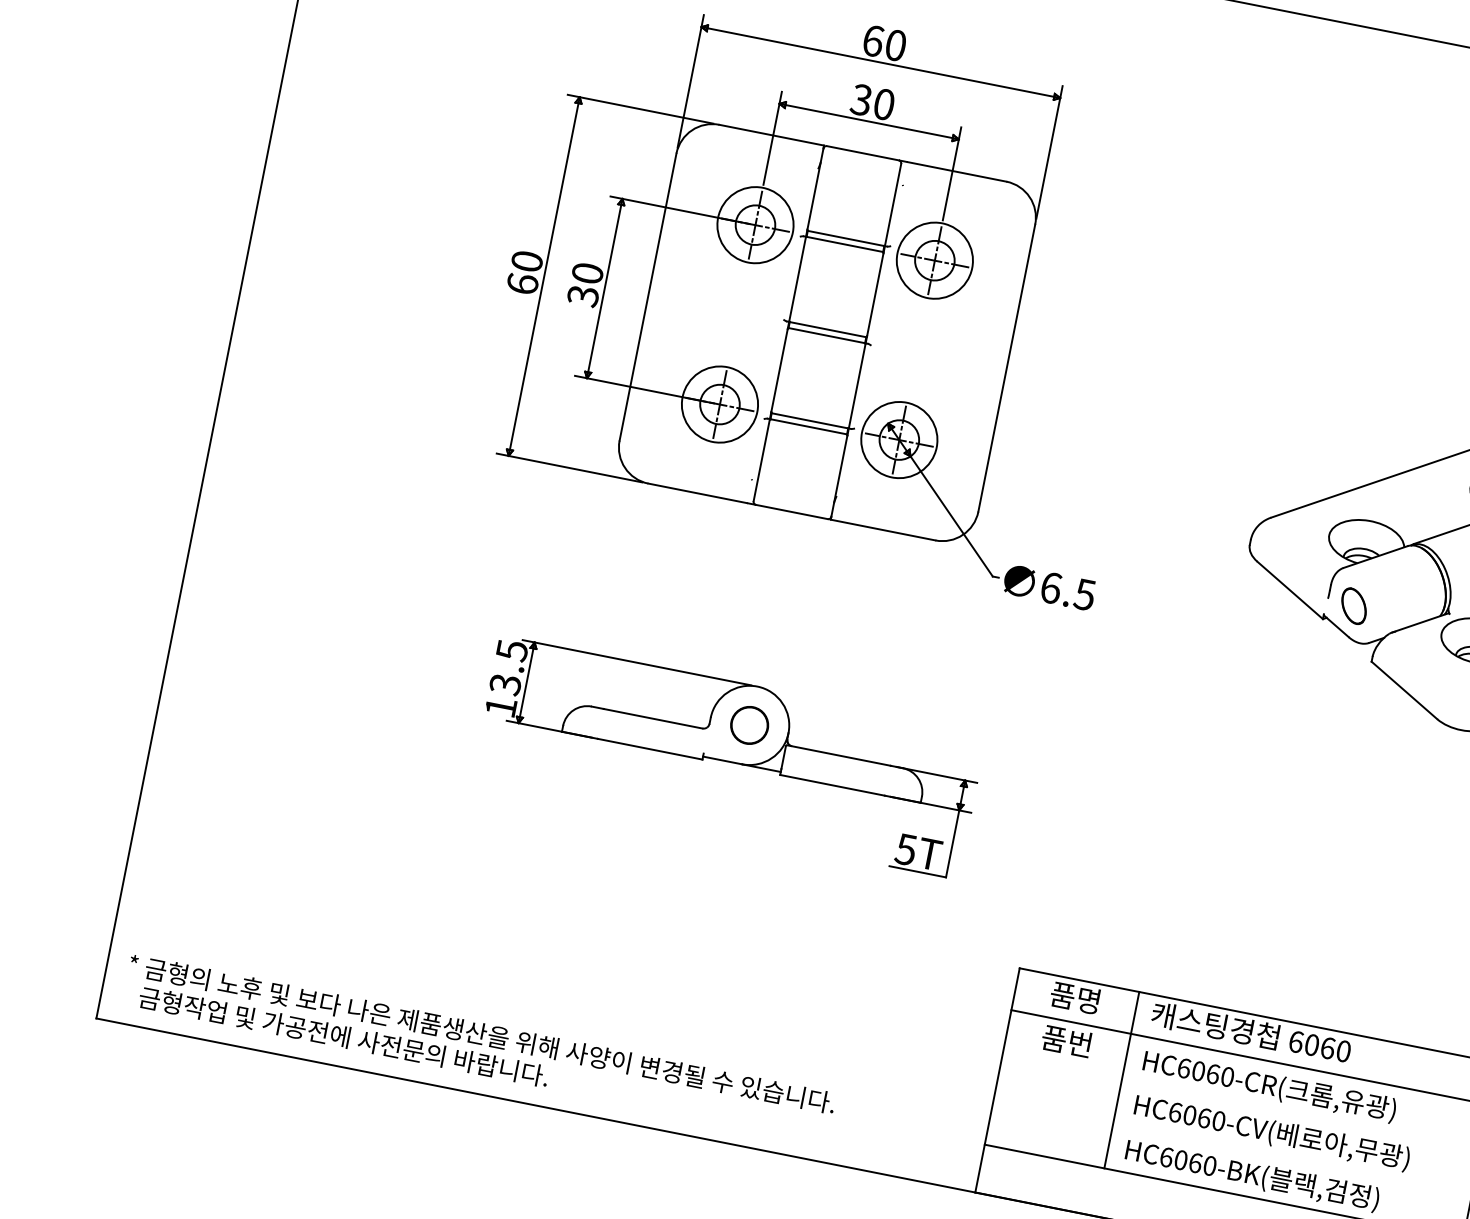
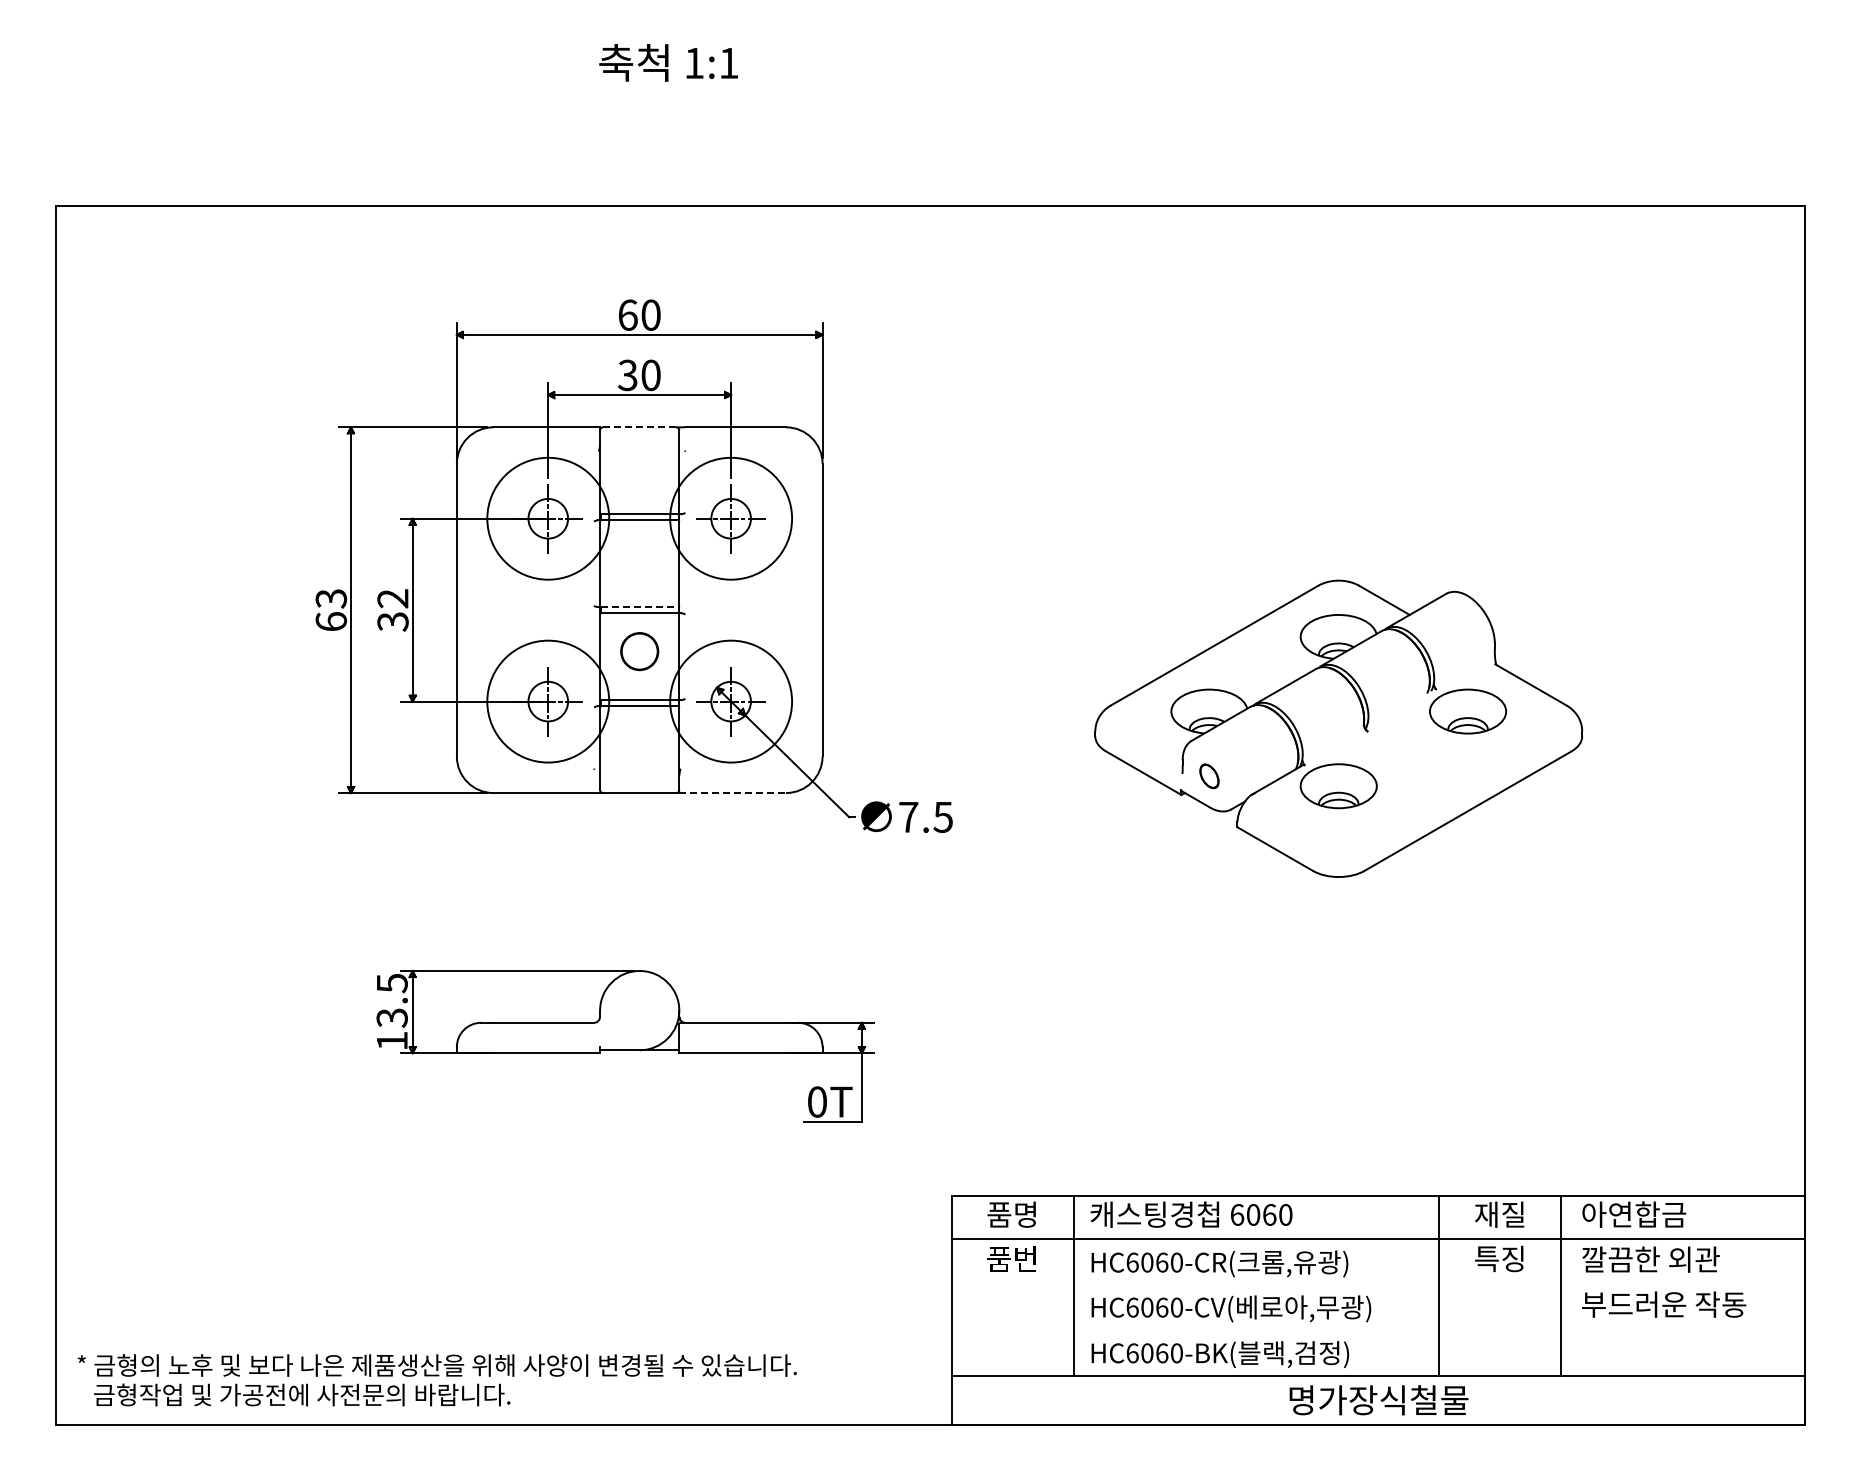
line: (862, 153) -> (639, 427), solid -> dashed
circle: (755, 224) -> (548, 518), size x1.6
circle: (935, 260) -> (731, 518), size x1.6
text: (527, 261) -> (331, 598), 60 -> 63
text: (587, 273) -> (392, 598), 30 -> 32
line: (828, 330) -> (640, 607), solid -> dashed
circle: (720, 404) -> (548, 701), size x1.6
circle: (899, 440) -> (731, 701), size x1.6
line: (883, 530) -> (733, 793), solid -> dashed
text: (1051, 587) -> (908, 816), 6.5 -> 7.5
part: (1354, 606) -> (1209, 776), size x0.7
circle: (749, 725) -> (639, 651), moved
text: (905, 848) -> (816, 1101), 5T -> 0T

